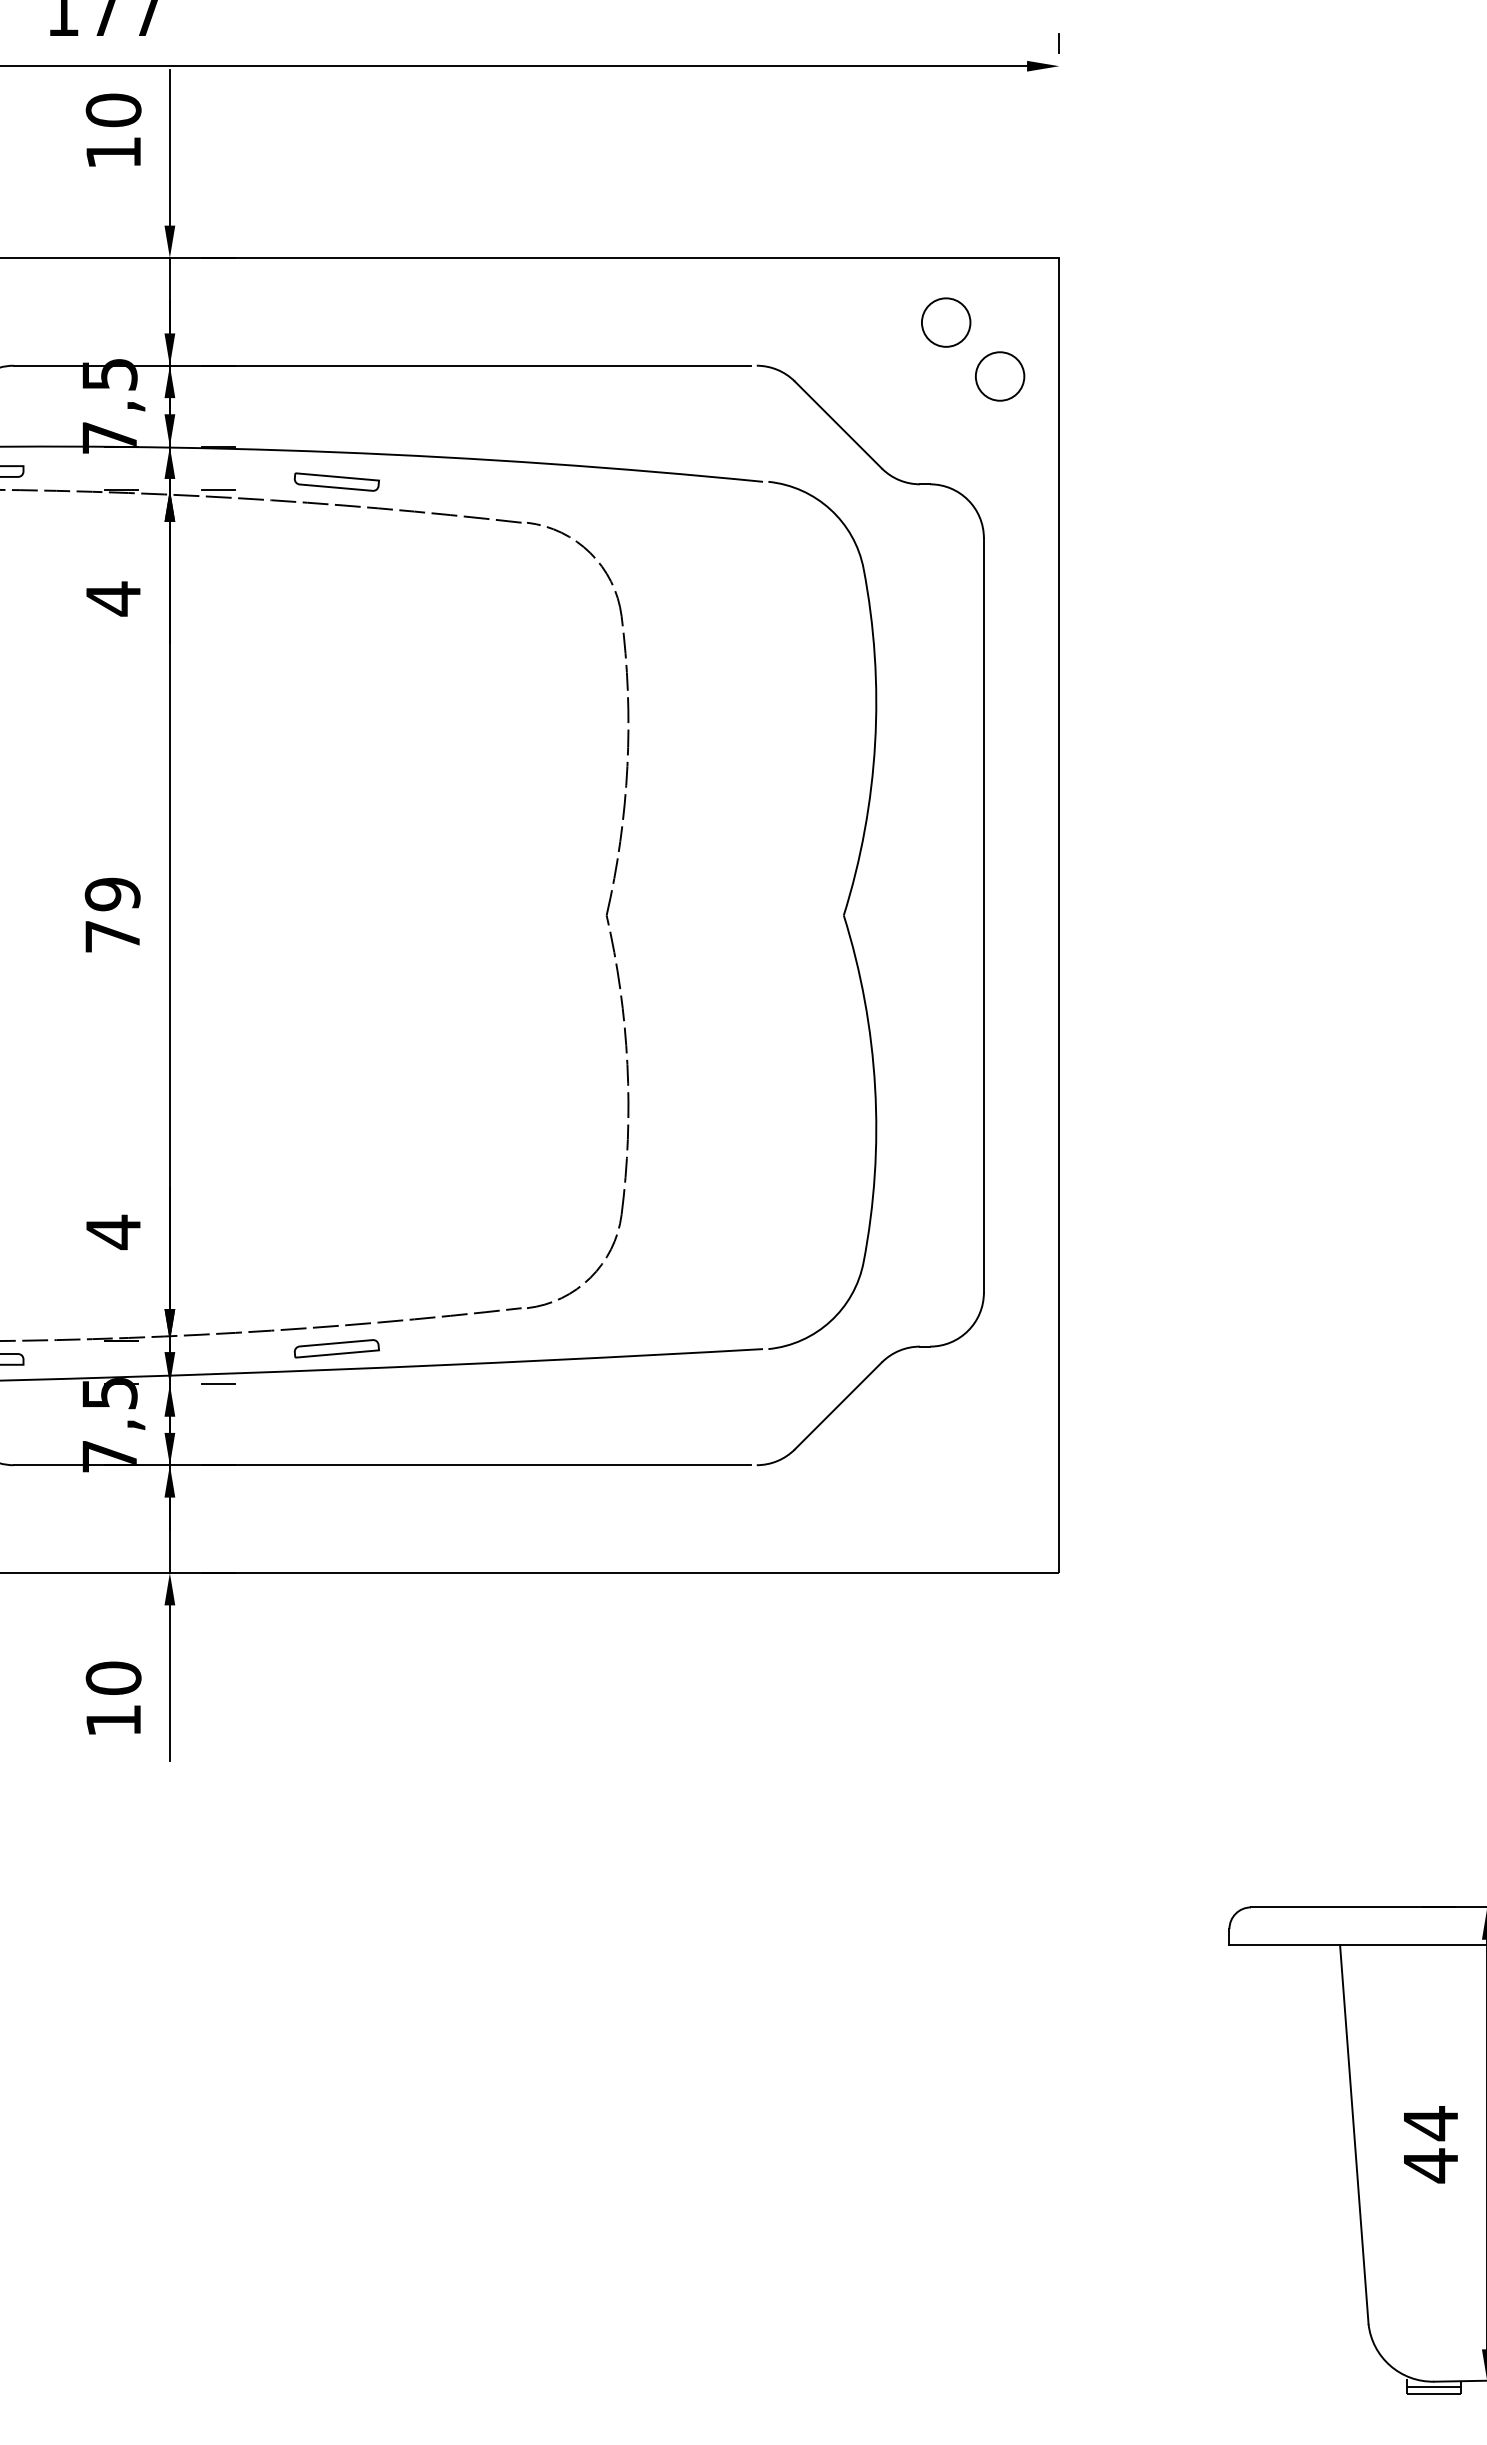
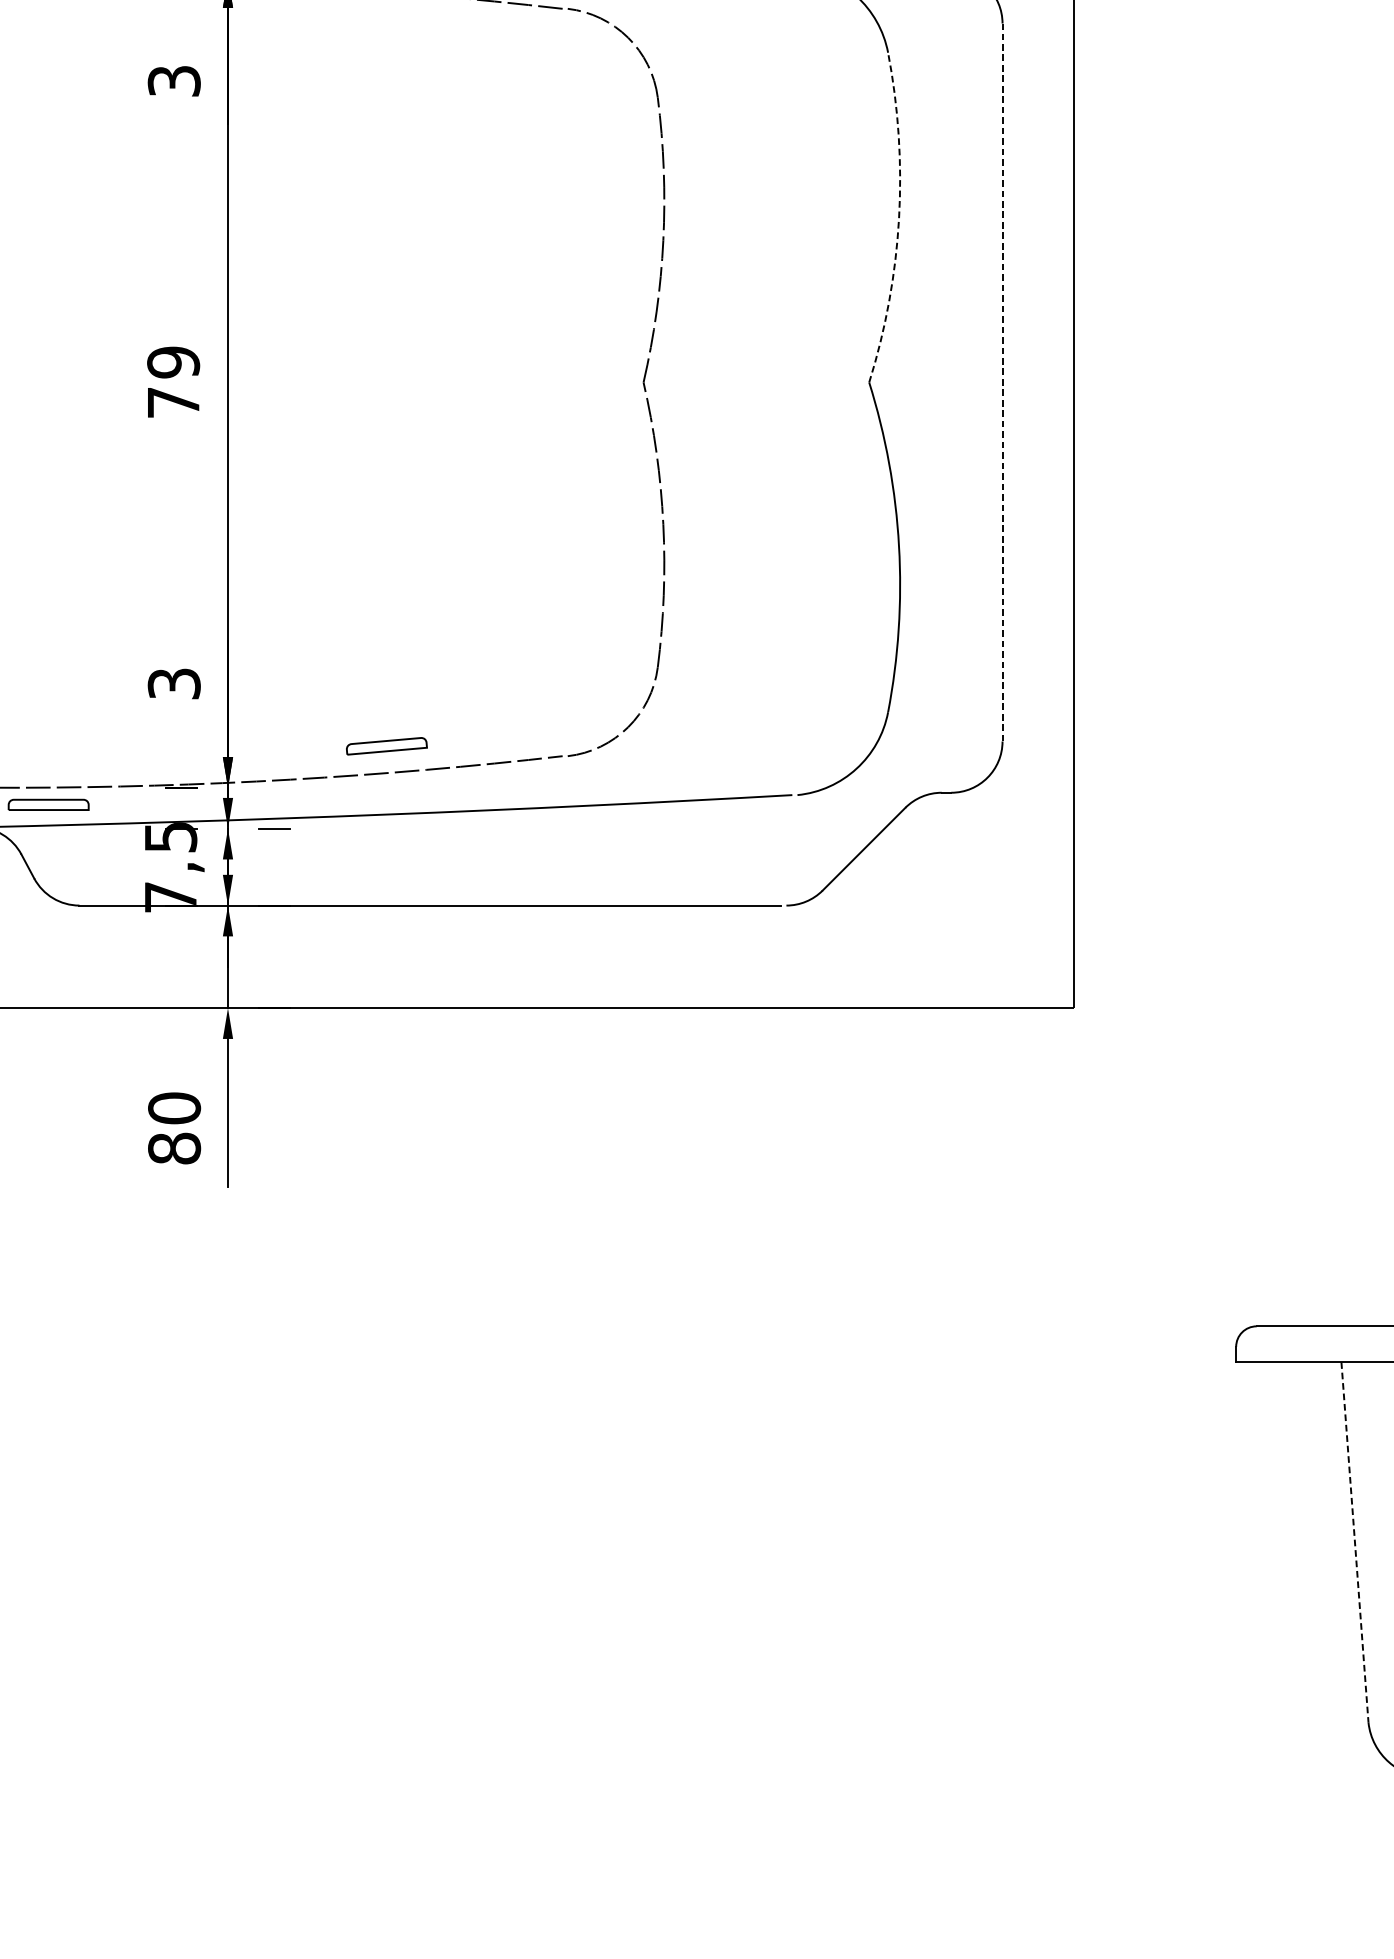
text: (113, 598) -> (174, 80), 4 -> 3
arc: (875, 743) -> (899, 218), solid -> dashed
line: (983, 914) -> (1002, 381), solid -> dashed
text: (113, 1232) -> (174, 684), 4 -> 3
part: (336, 1348) -> (386, 746), moved
text: (113, 1720) -> (174, 1148), 10 -> 80
line: (1354, 2135) -> (1355, 1543), solid -> dashed

